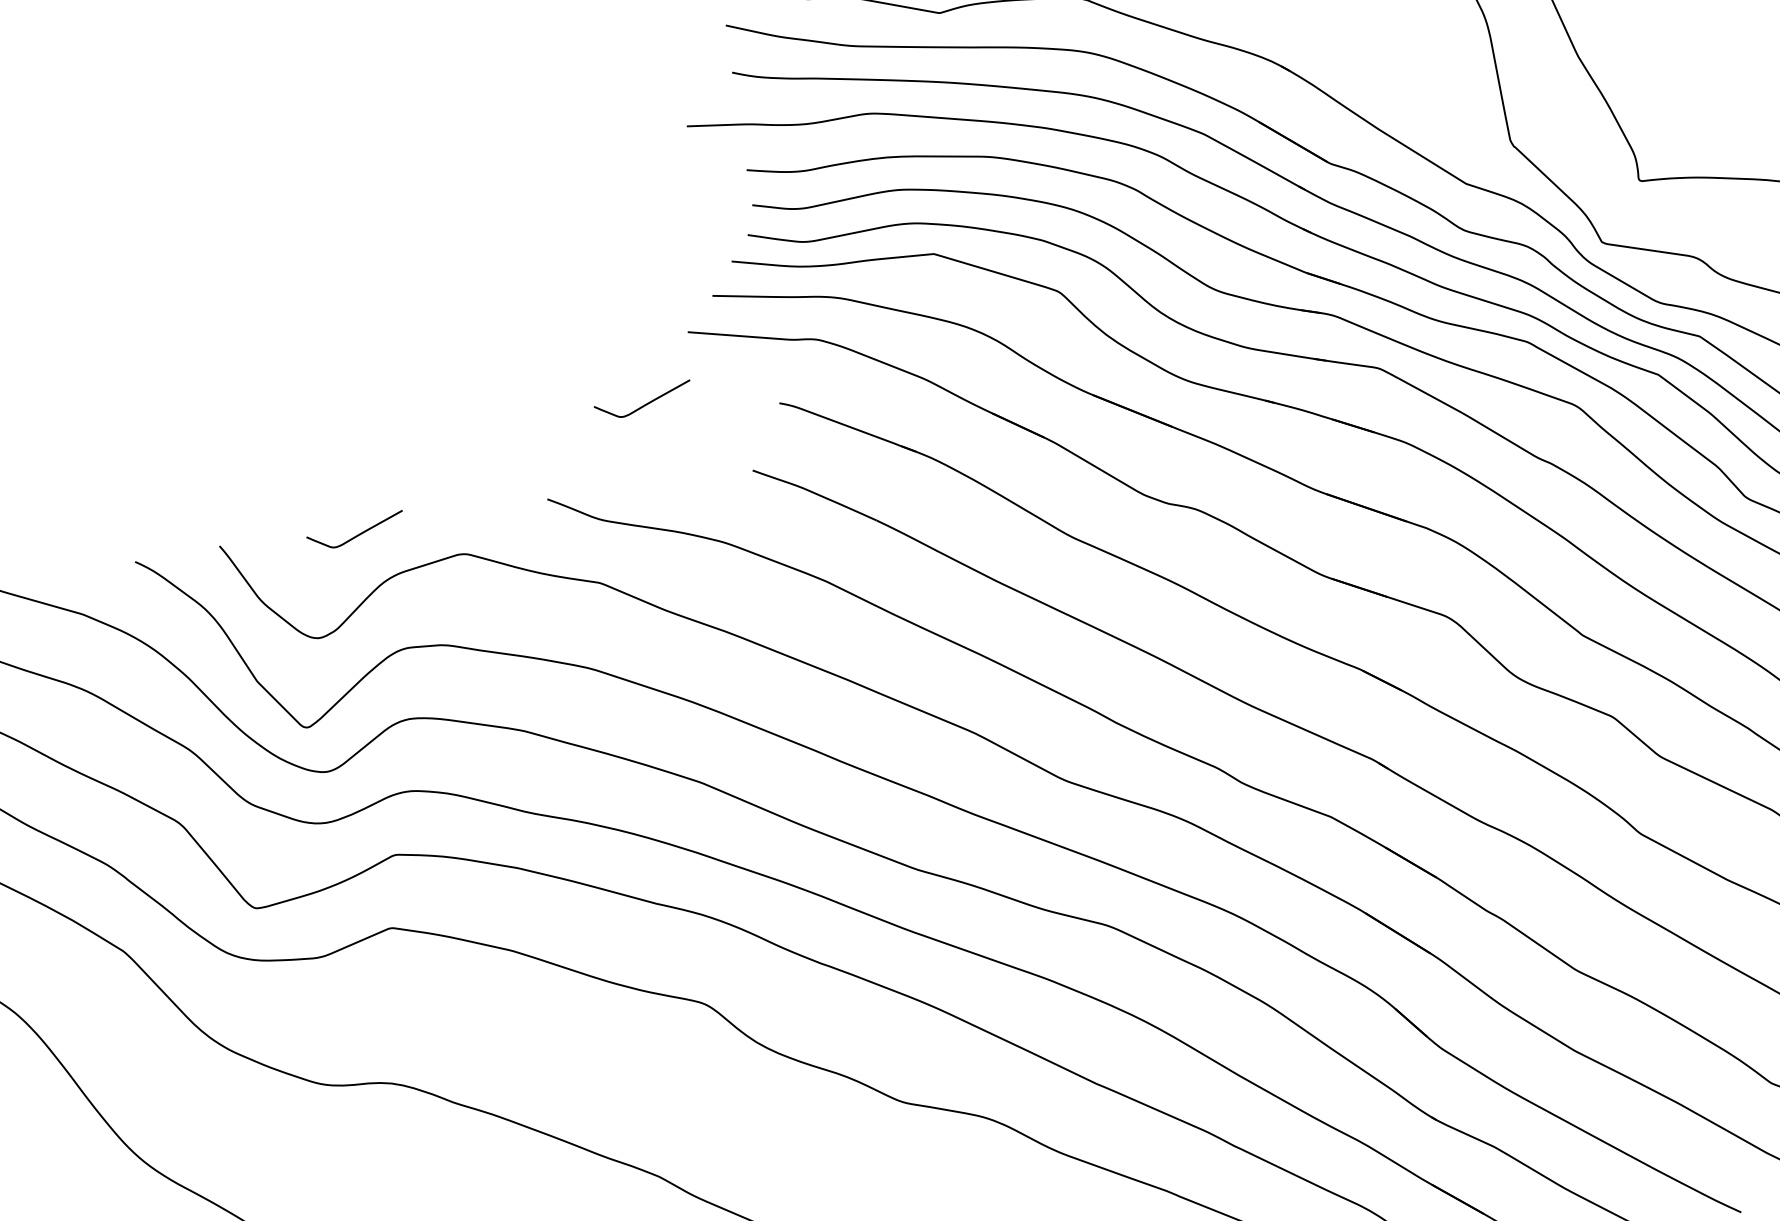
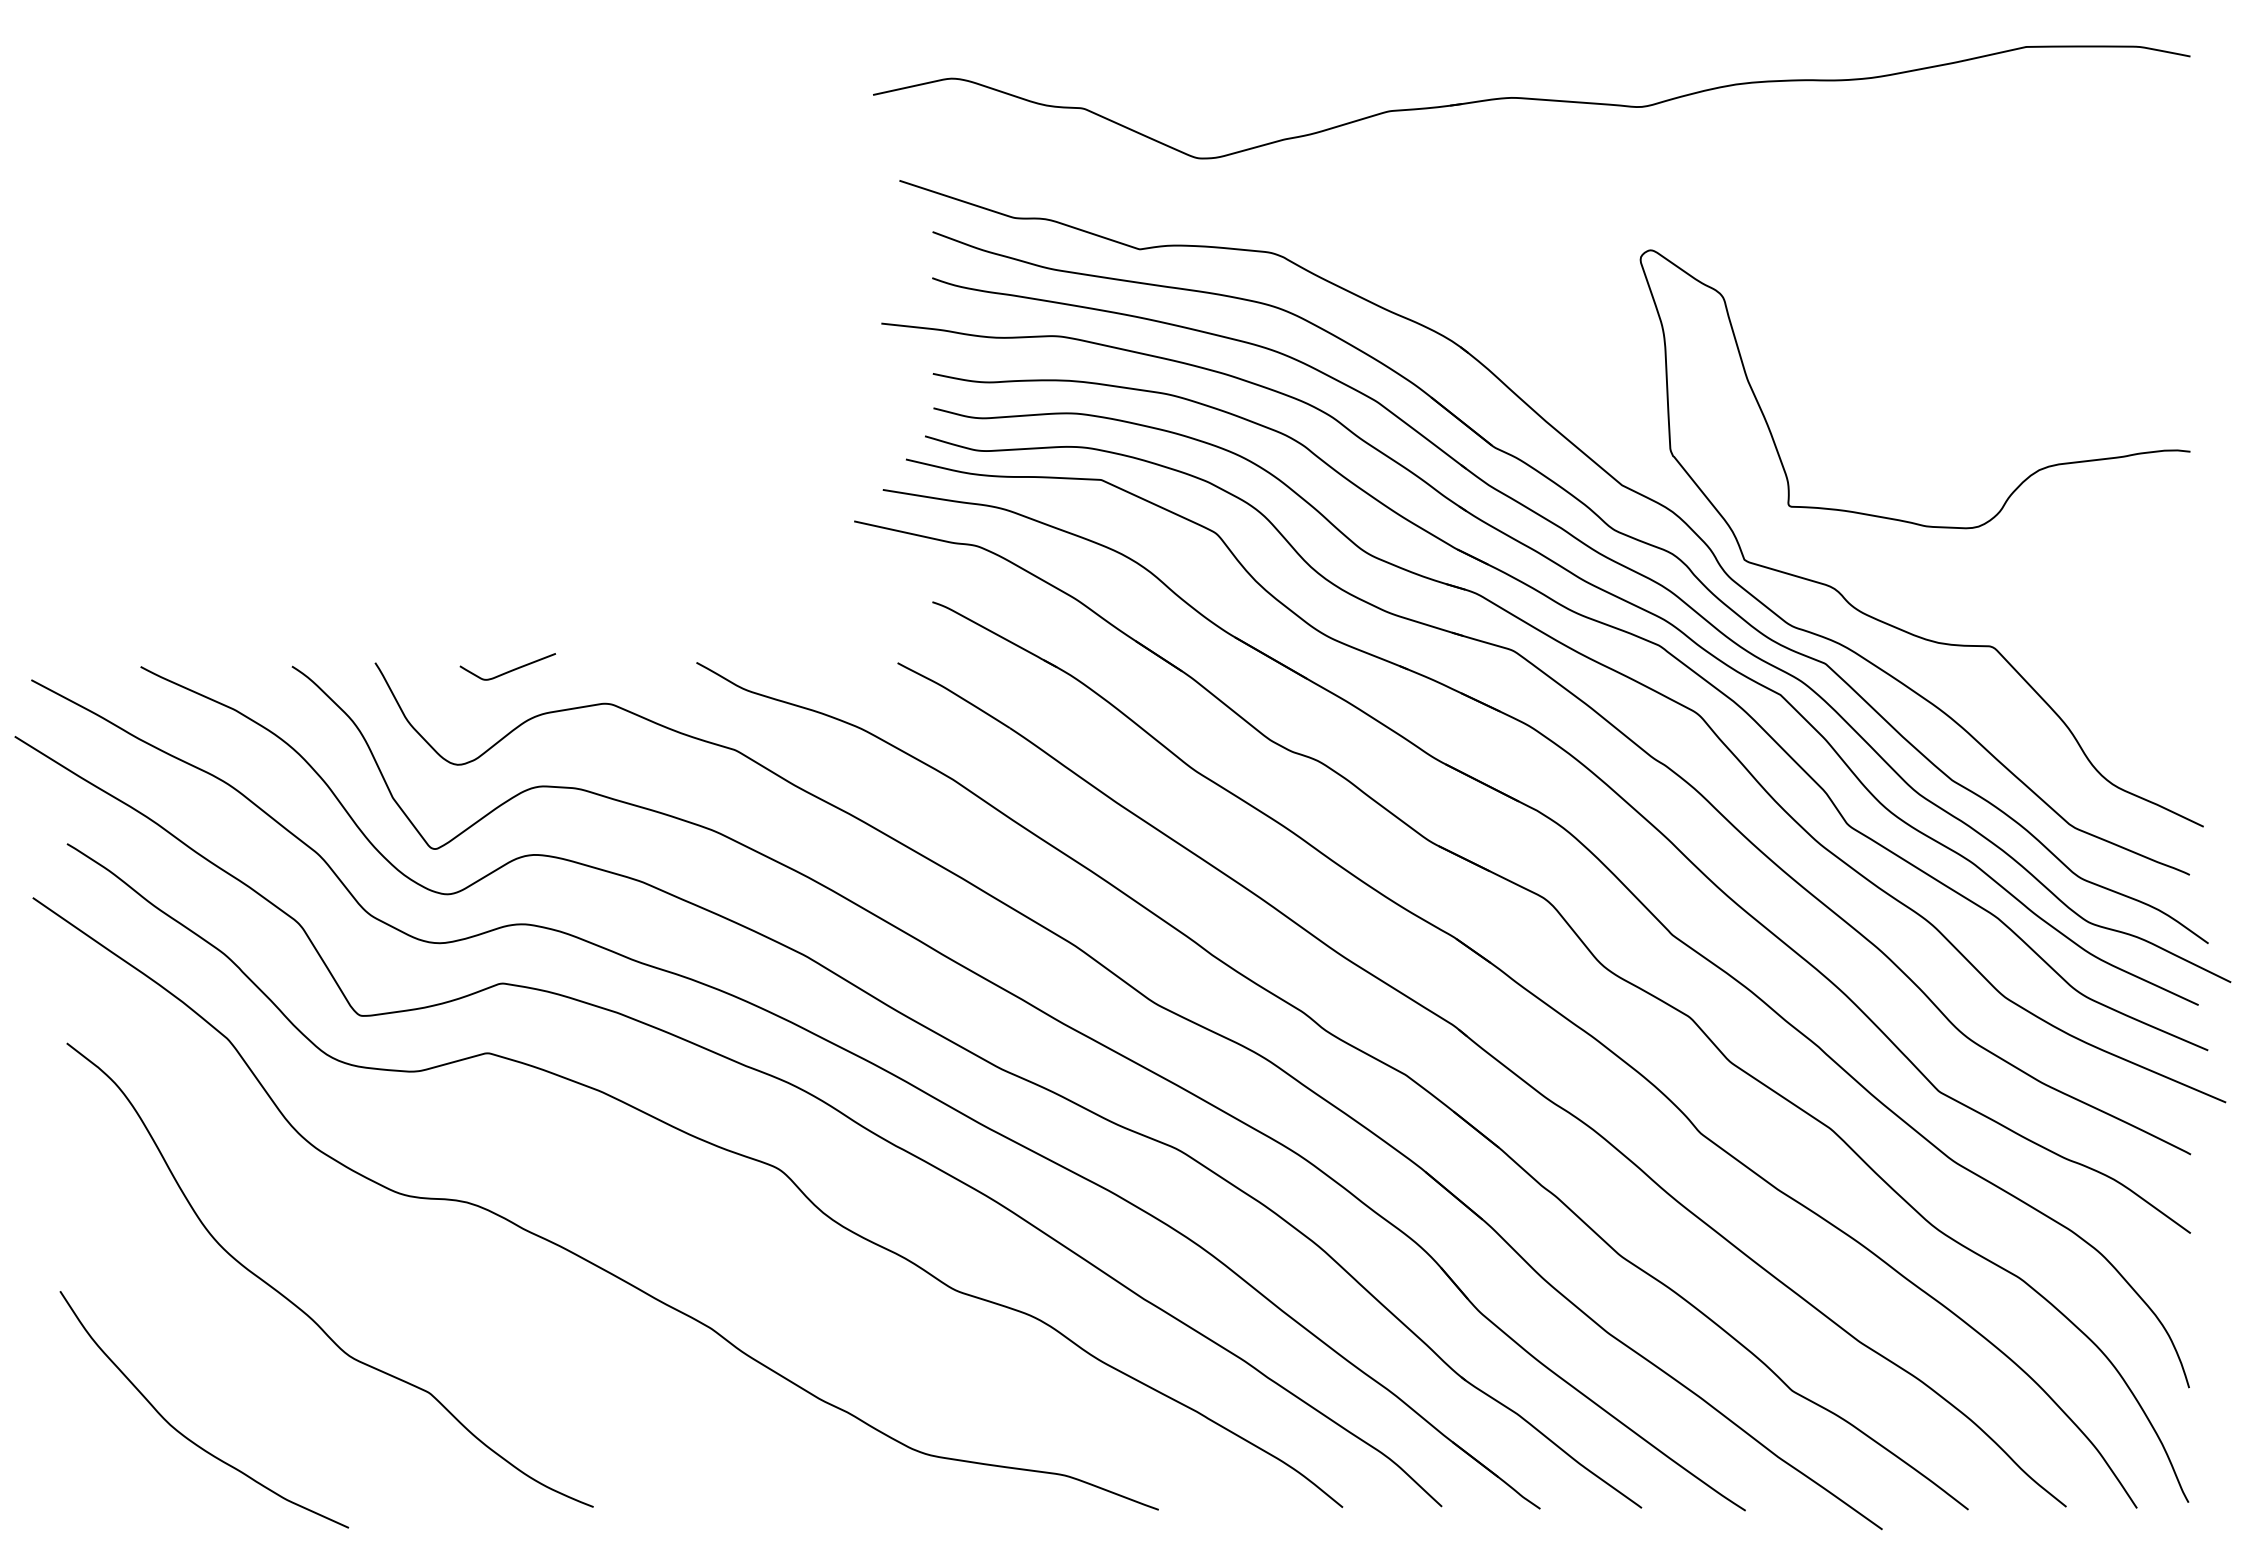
curve: (645, 403) -> (803, 584), removed

